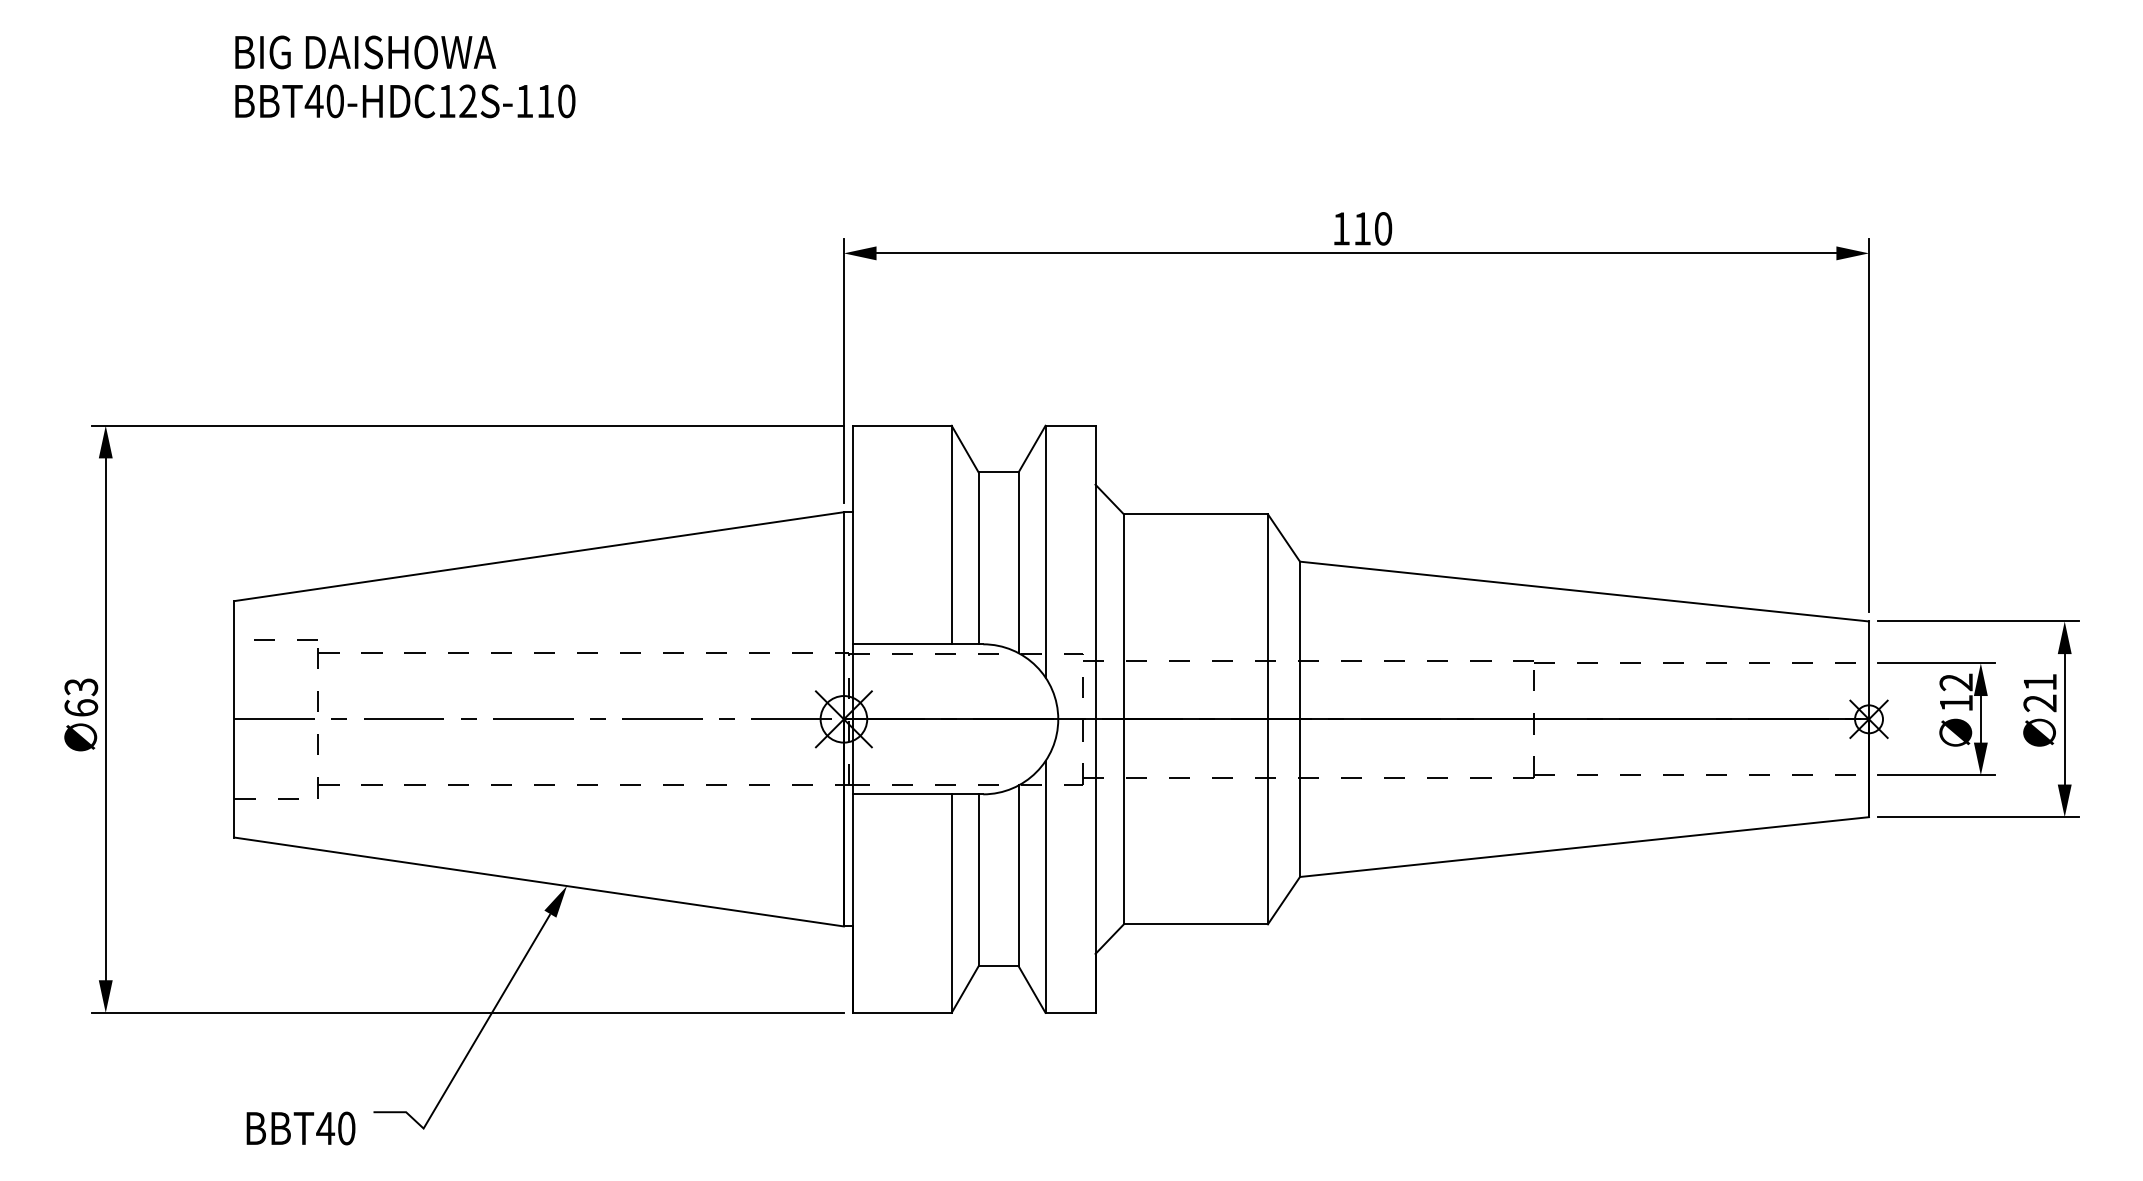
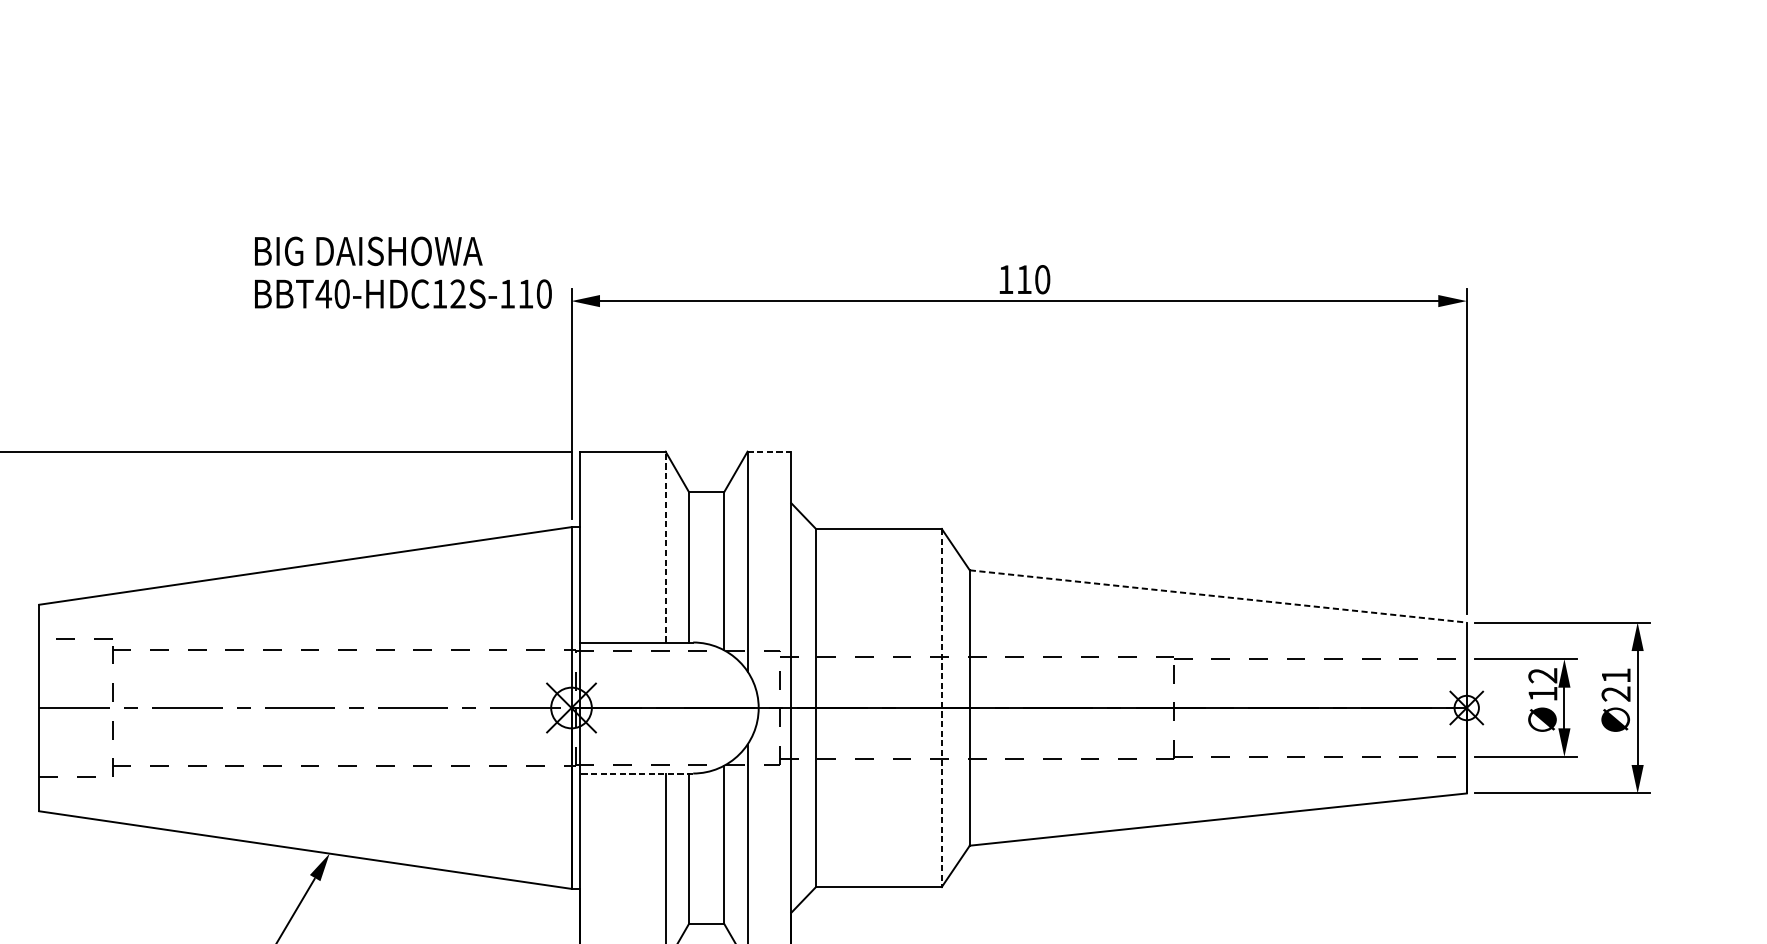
text: (405, 76) -> (403, 272), moved
line: (1071, 425) -> (770, 451), solid -> dashed
line: (951, 534) -> (665, 546), solid -> dashed
line: (1585, 591) -> (1219, 596), solid -> dashed
line: (1267, 719) -> (941, 708), solid -> dashed
line: (917, 794) -> (635, 773), solid -> dashed

